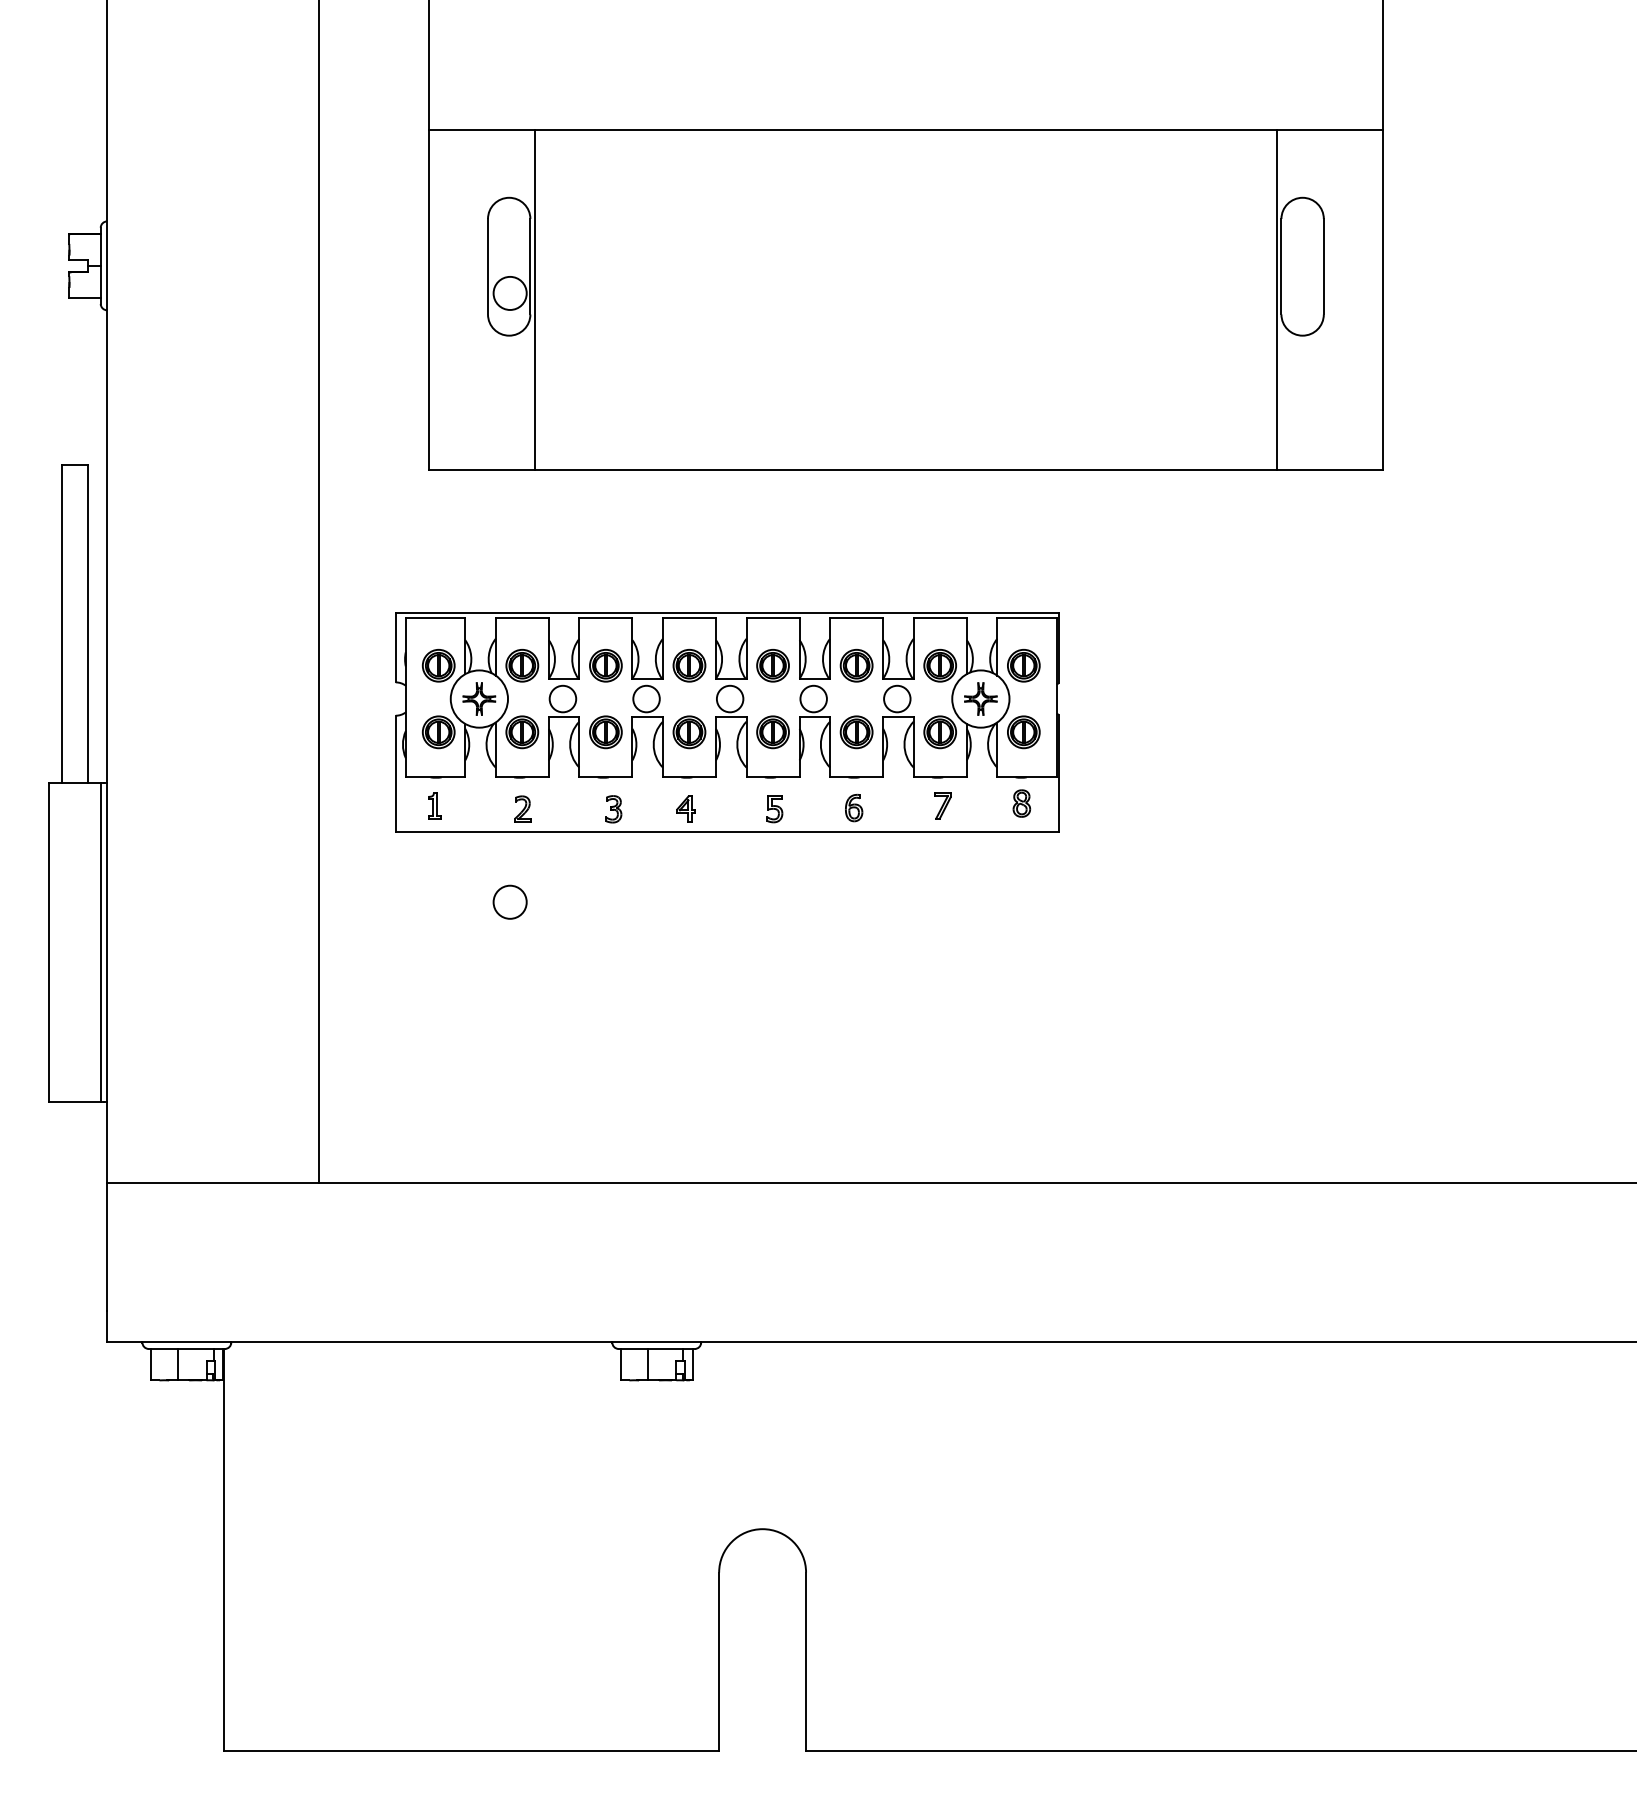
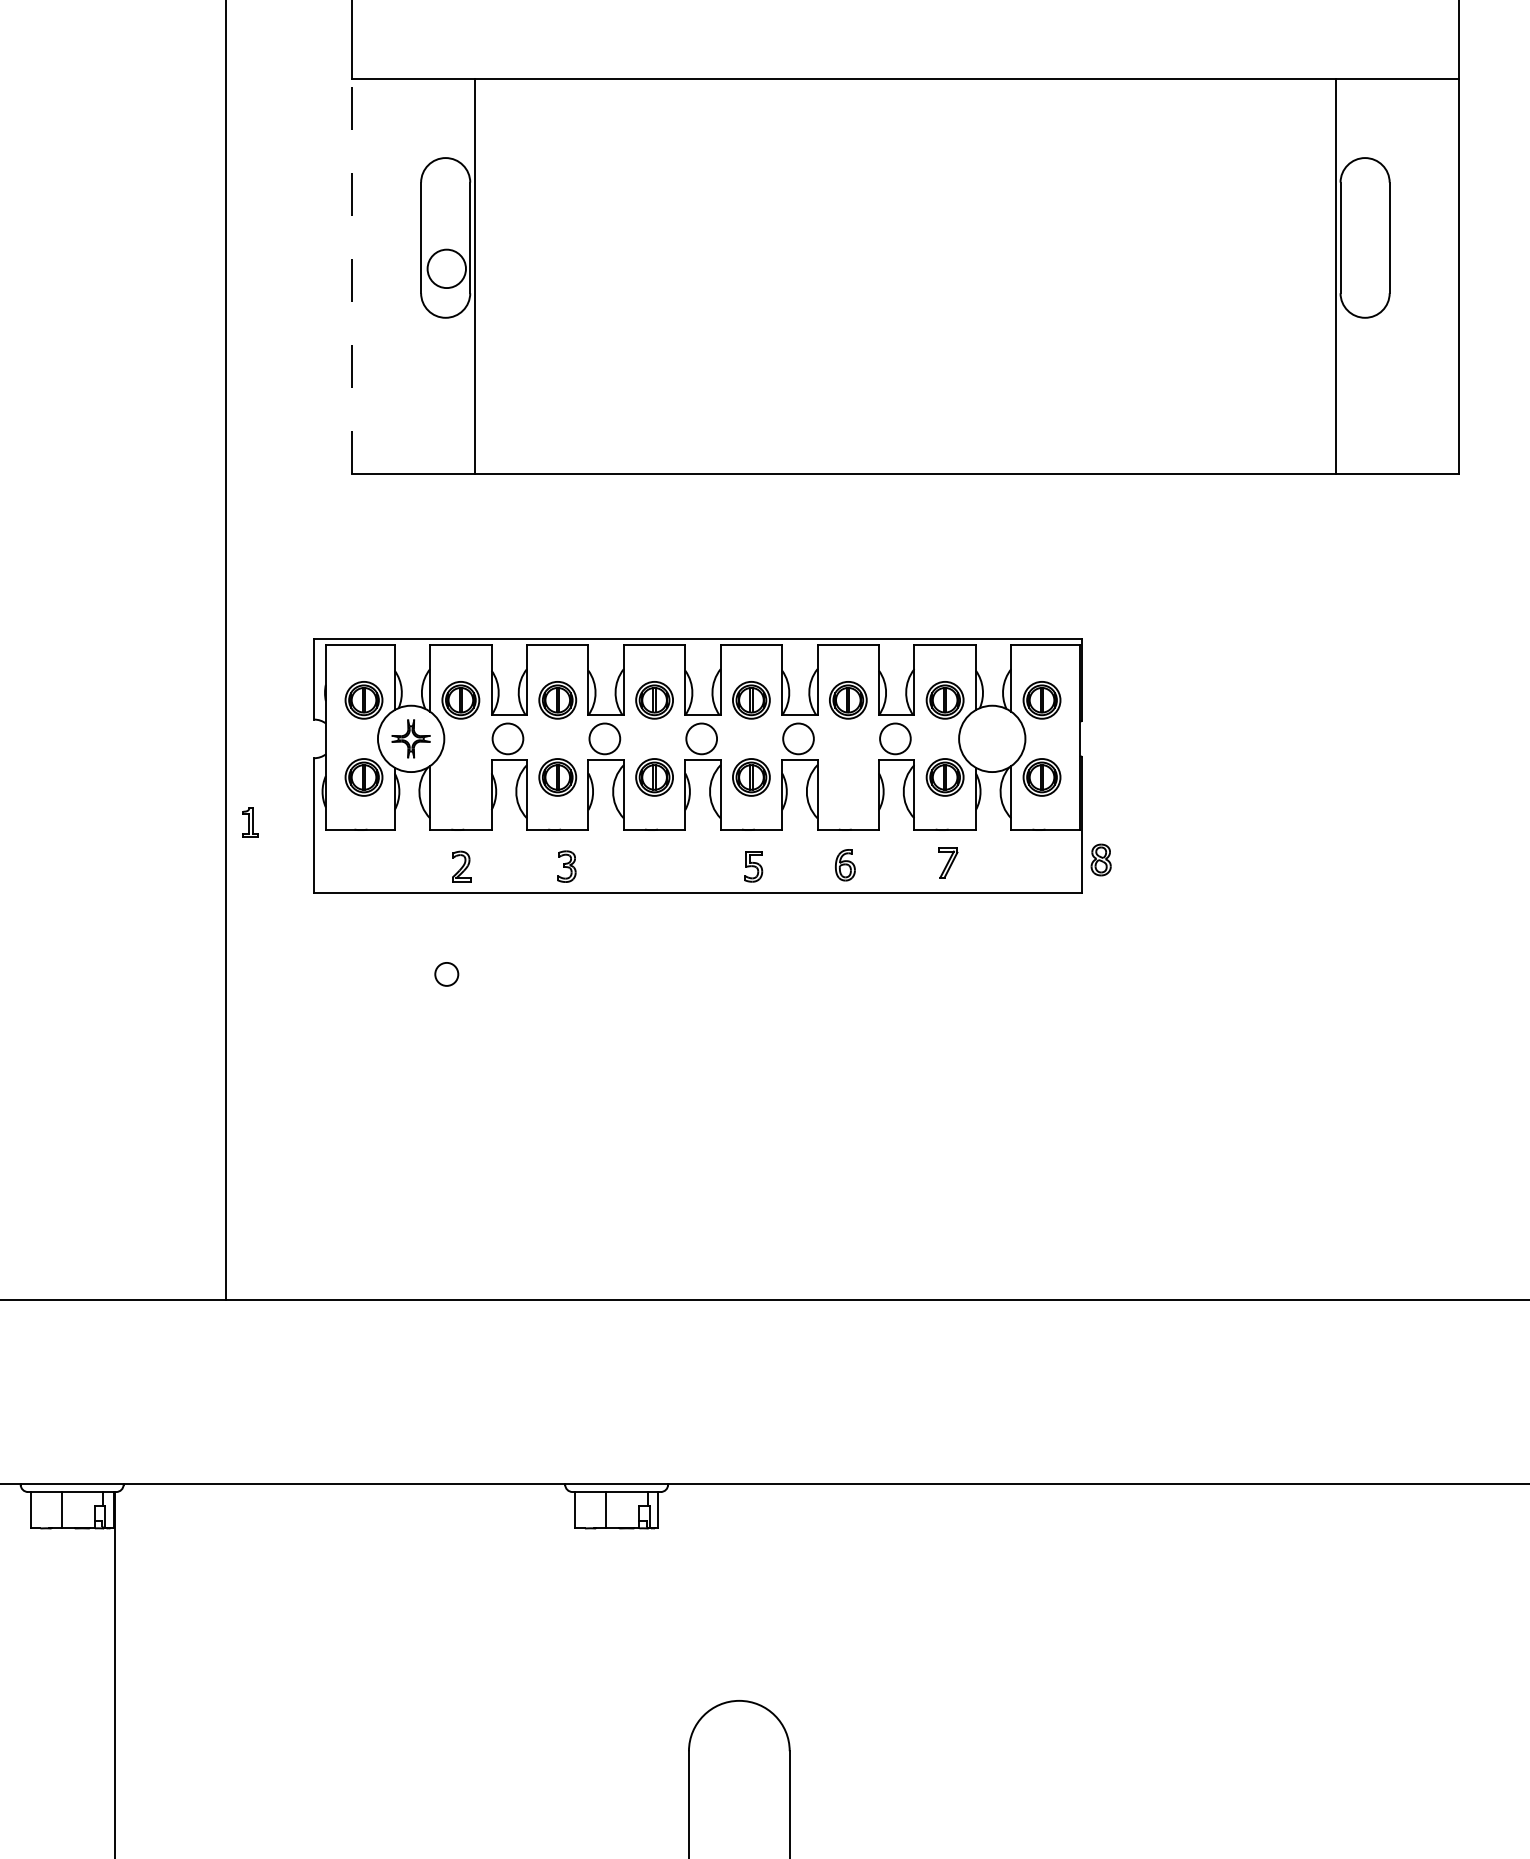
line: (428, 299) -> (352, 275), solid -> dashed
part: (980, 698) -> (991, 738), removed
part: (522, 732) -> (461, 777), removed
part: (856, 732) -> (848, 777), removed
part: (1021, 803) -> (1100, 859), moved
part: (434, 805) -> (250, 821), moved
part: (685, 808) -> (649, 865), removed
circle: (509, 901) -> (446, 973), size x0.6

